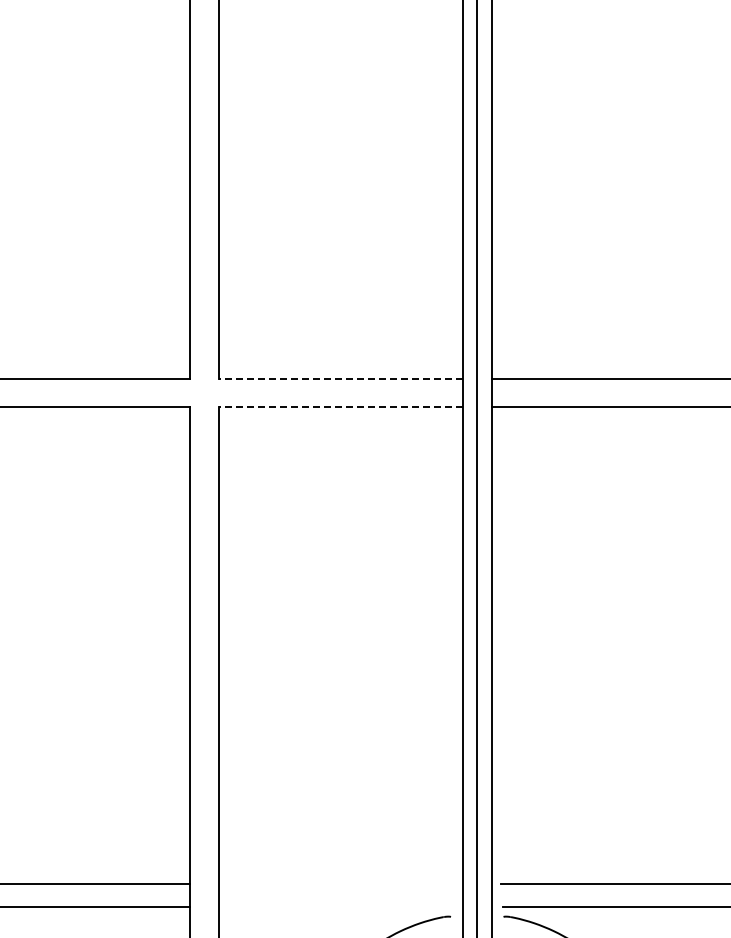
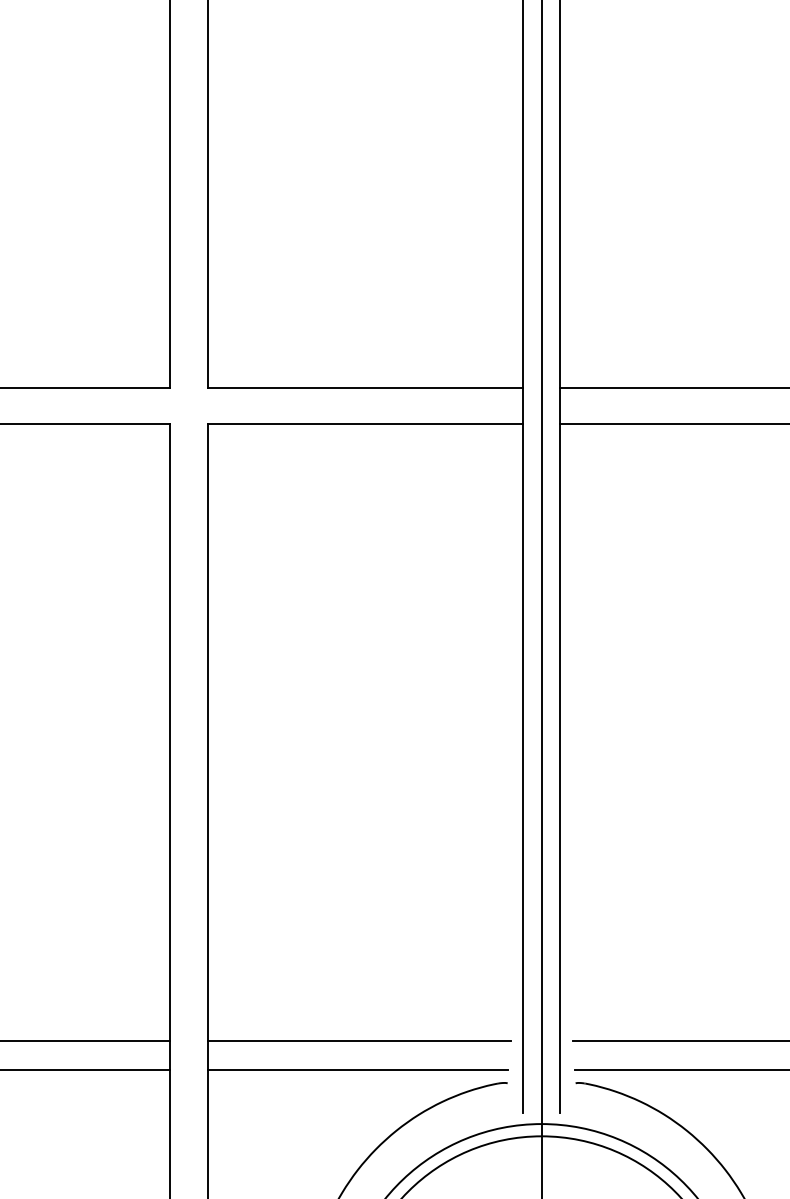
line: (341, 379) -> (366, 388), dashed -> solid
line: (341, 407) -> (366, 424), dashed -> solid
line: (336, 883) -> (359, 1040), added
line: (335, 906) -> (358, 1069), added

